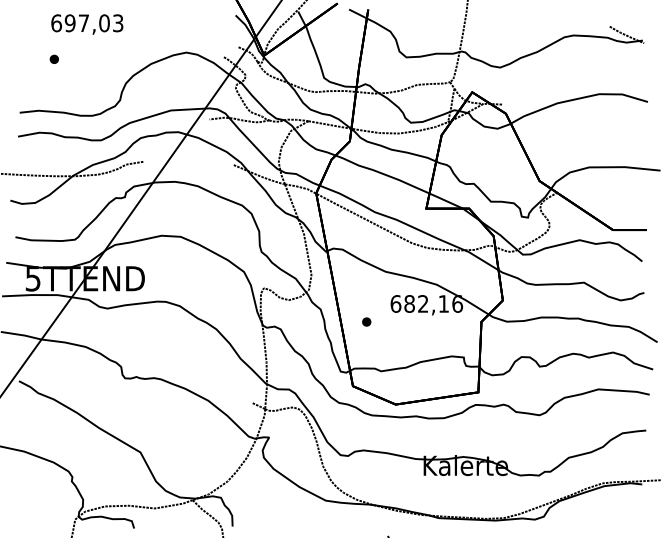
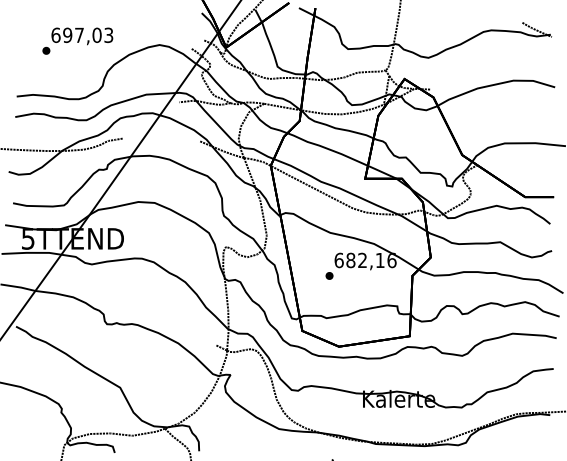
text: (87, 24) -> (82, 36), moved
part: (366, 321) -> (329, 275), moved

